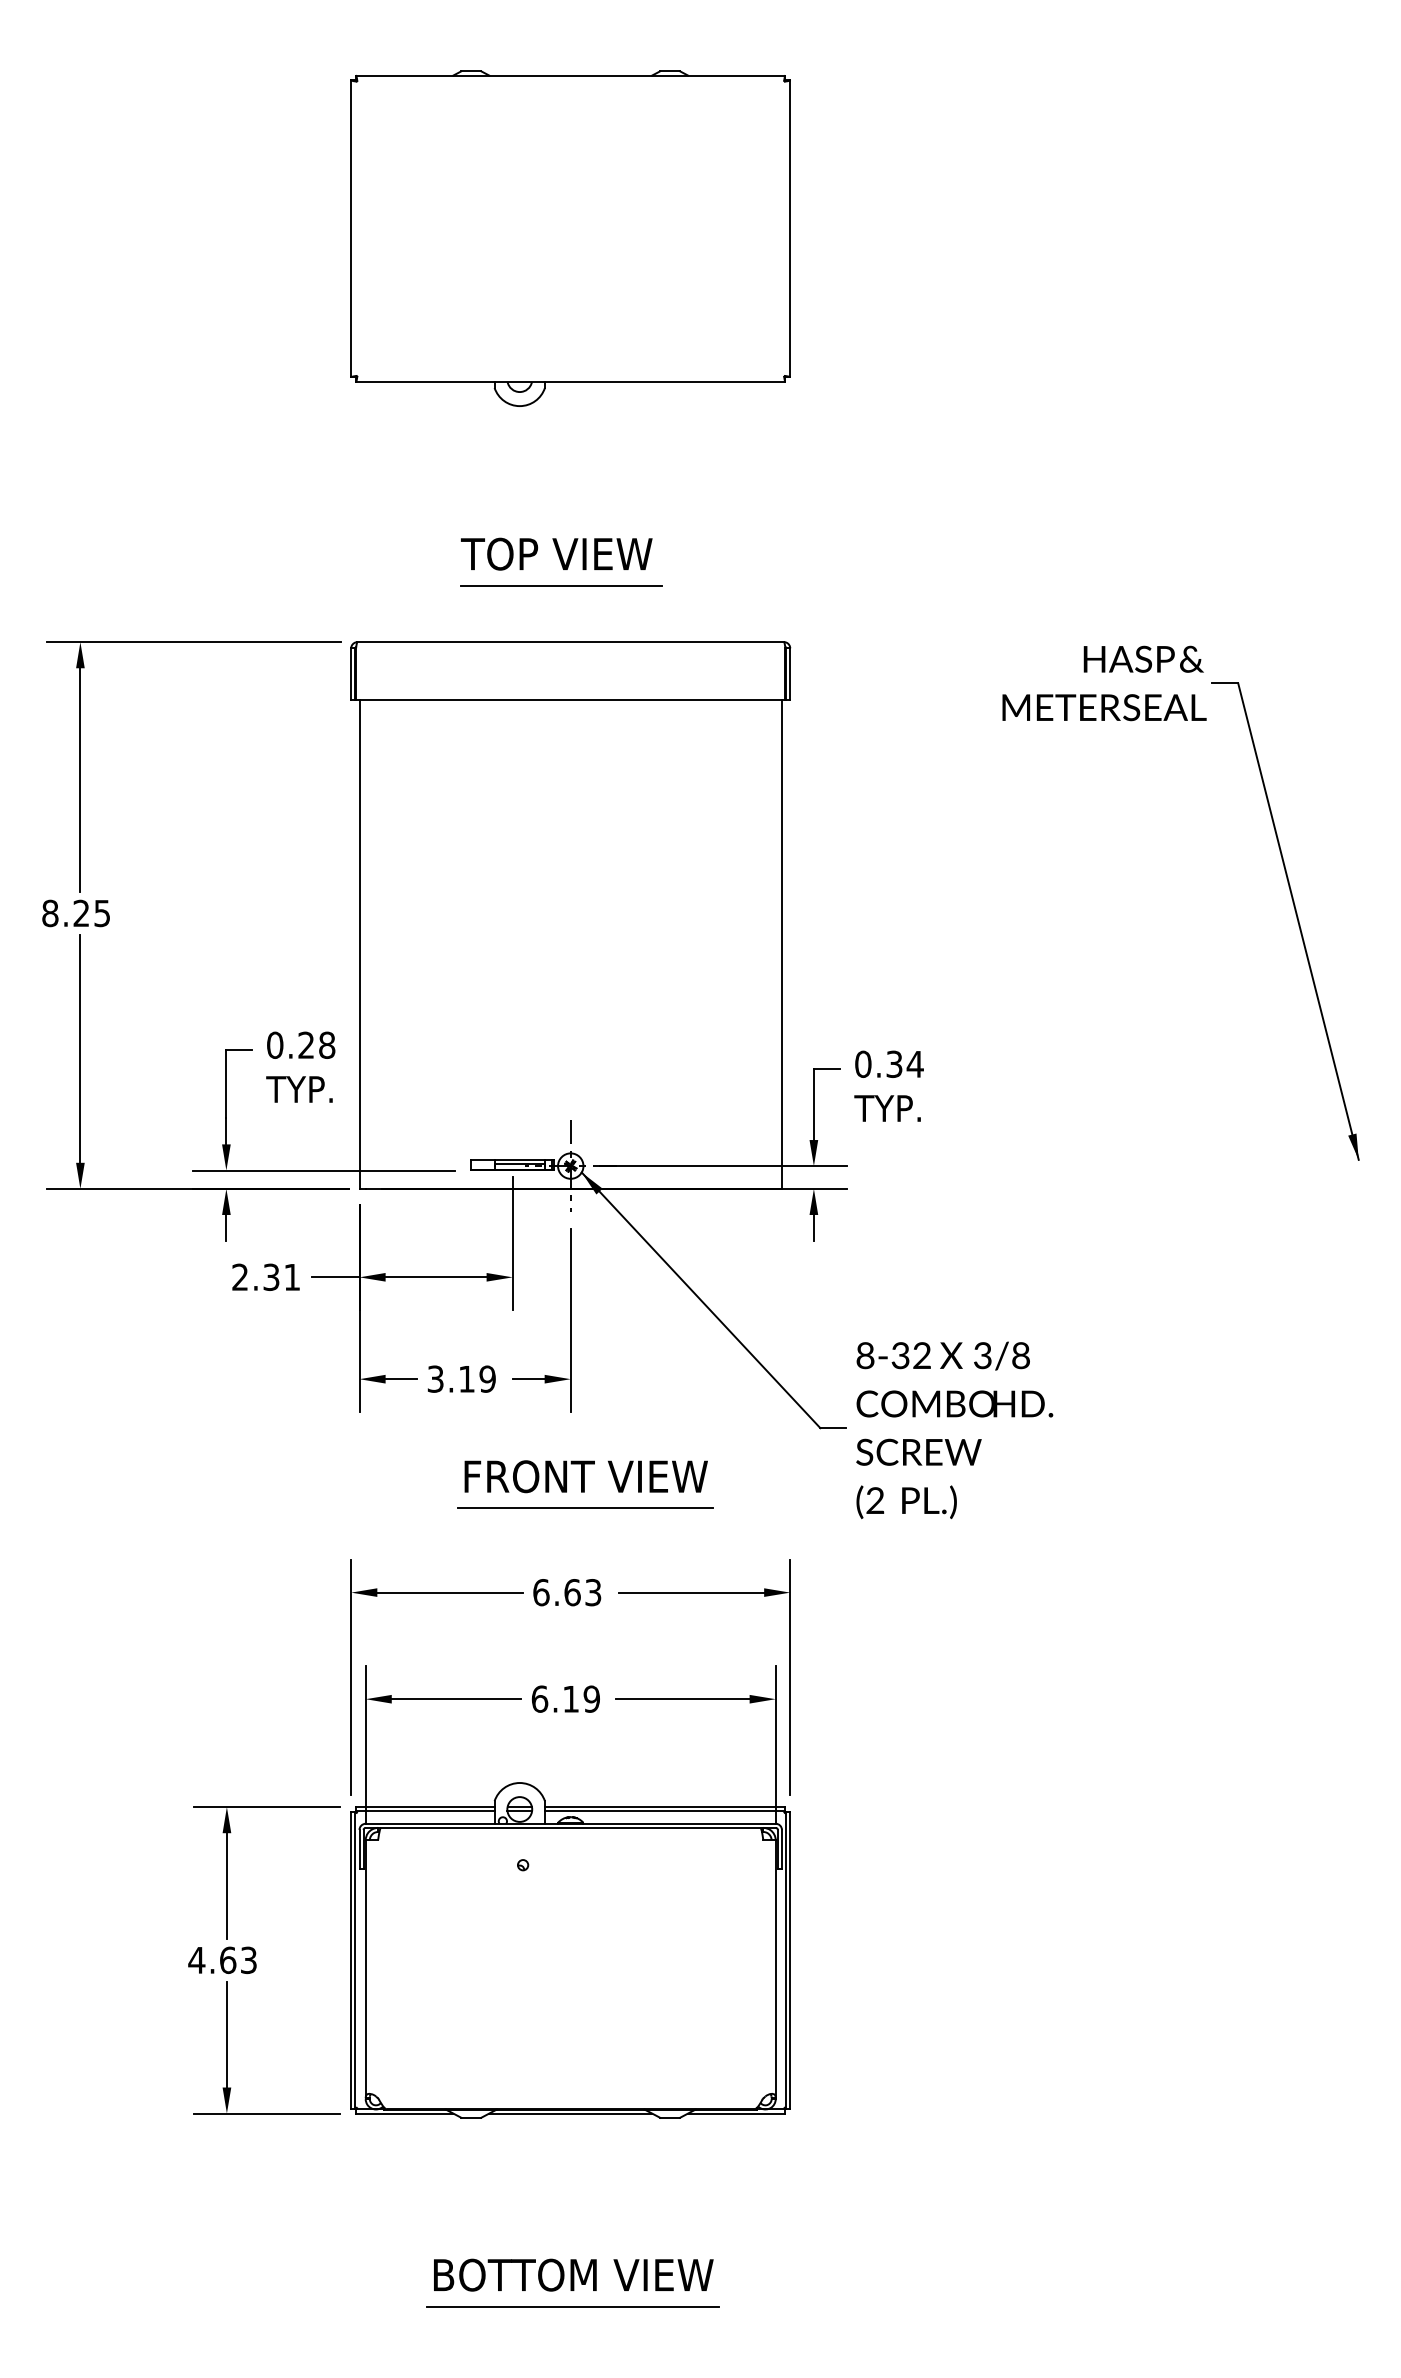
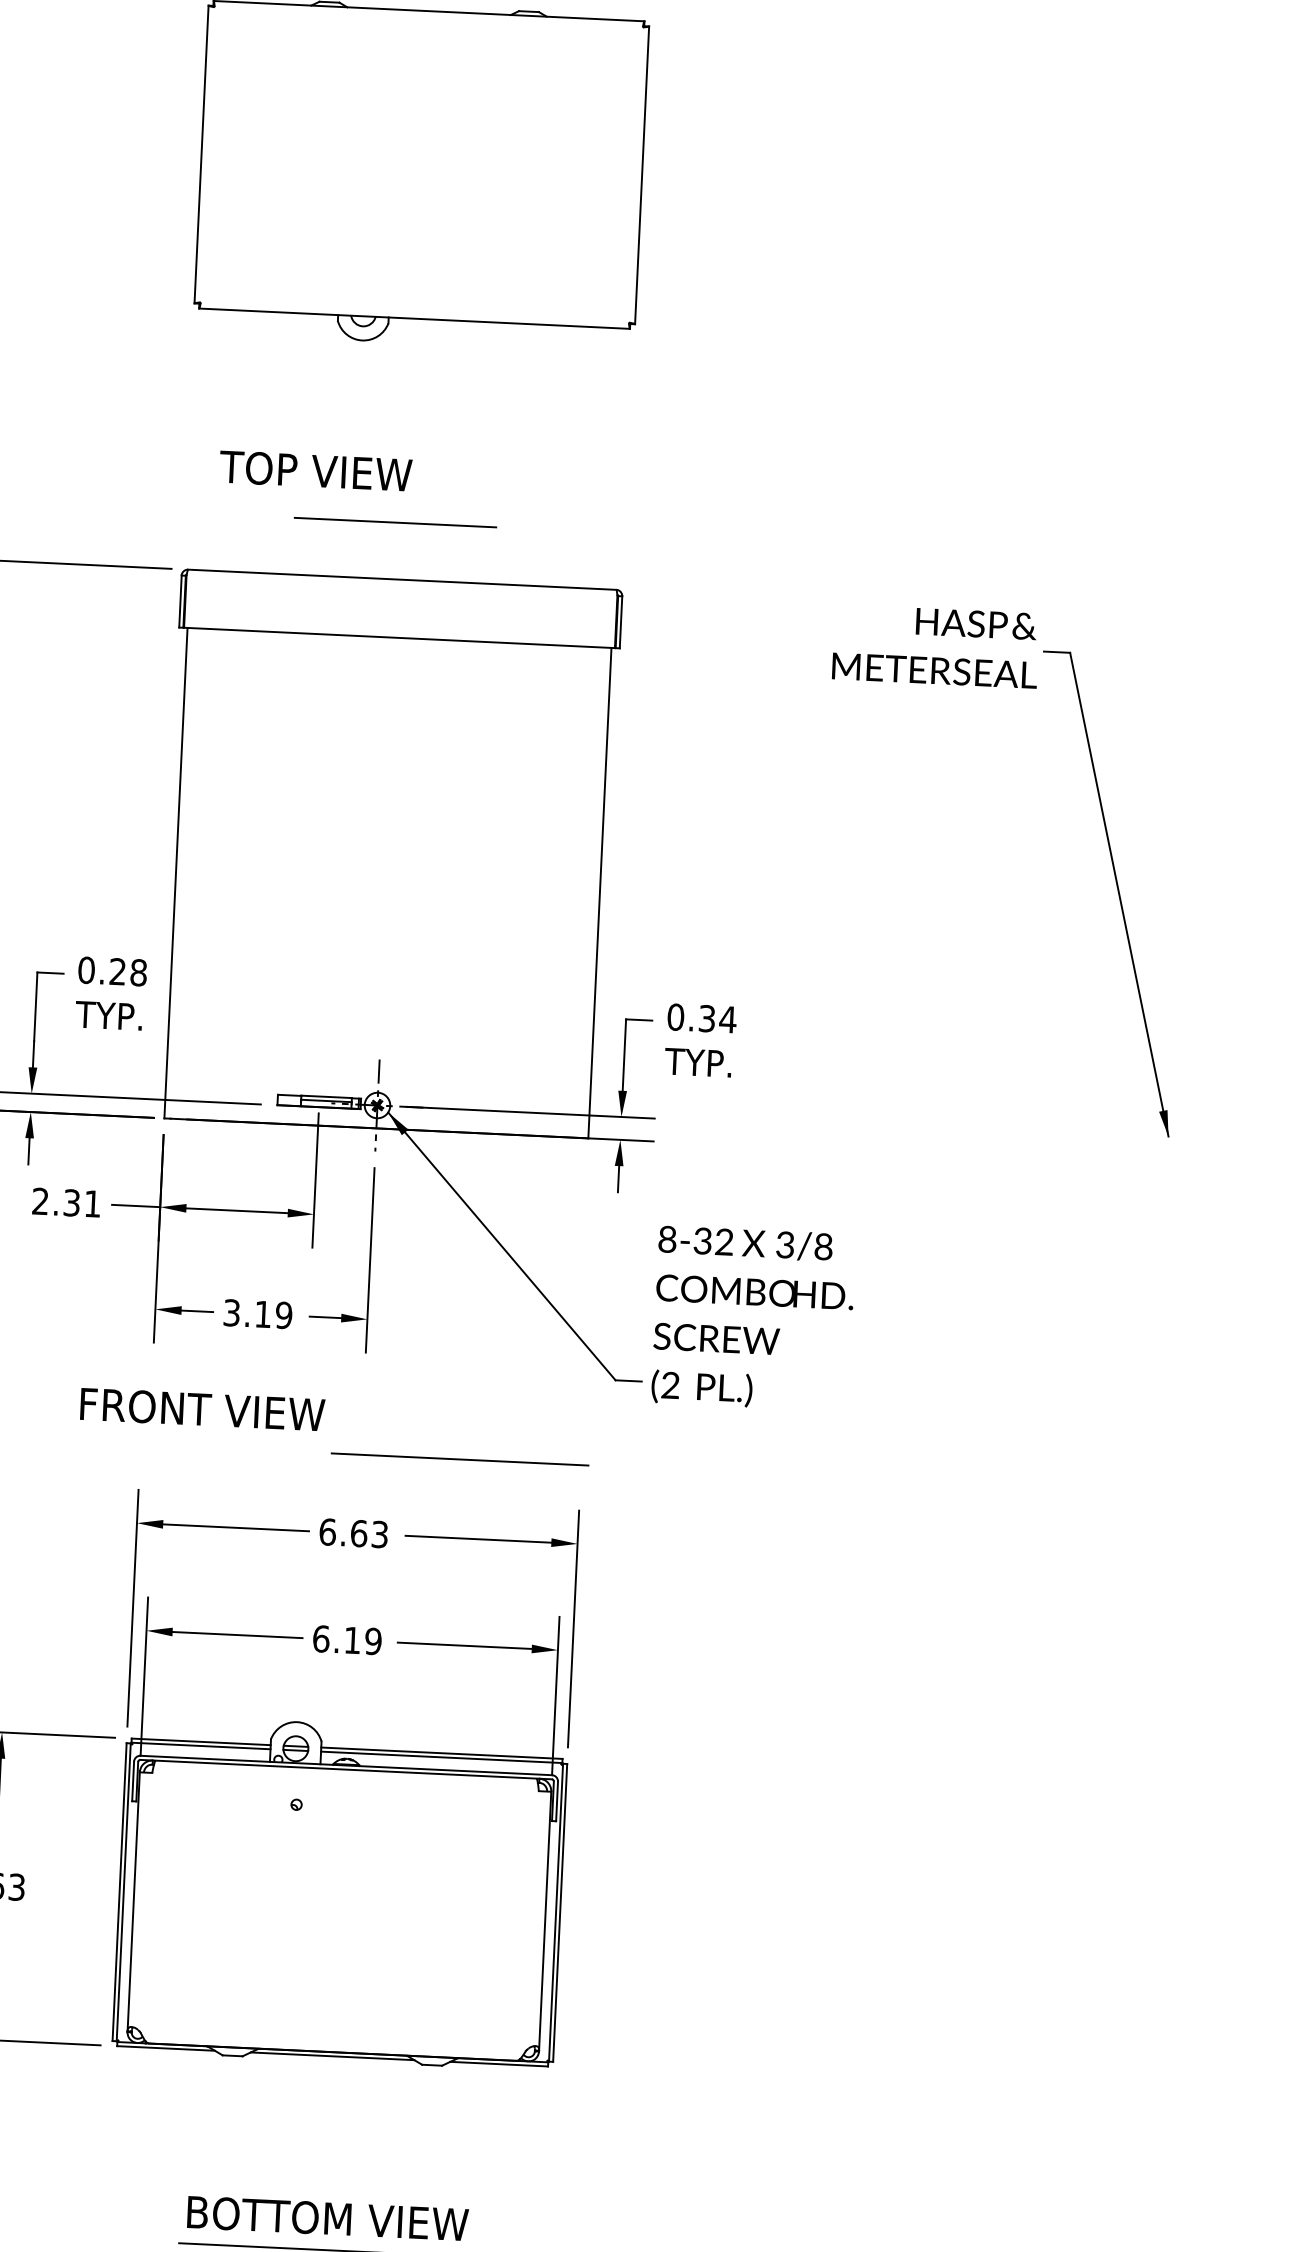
text: (556, 553) -> (315, 470), moved
text: (954, 1430) -> (753, 1318), moved
text: (585, 1476) -> (201, 1409), moved
line: (585, 1507) -> (460, 1458), moved

